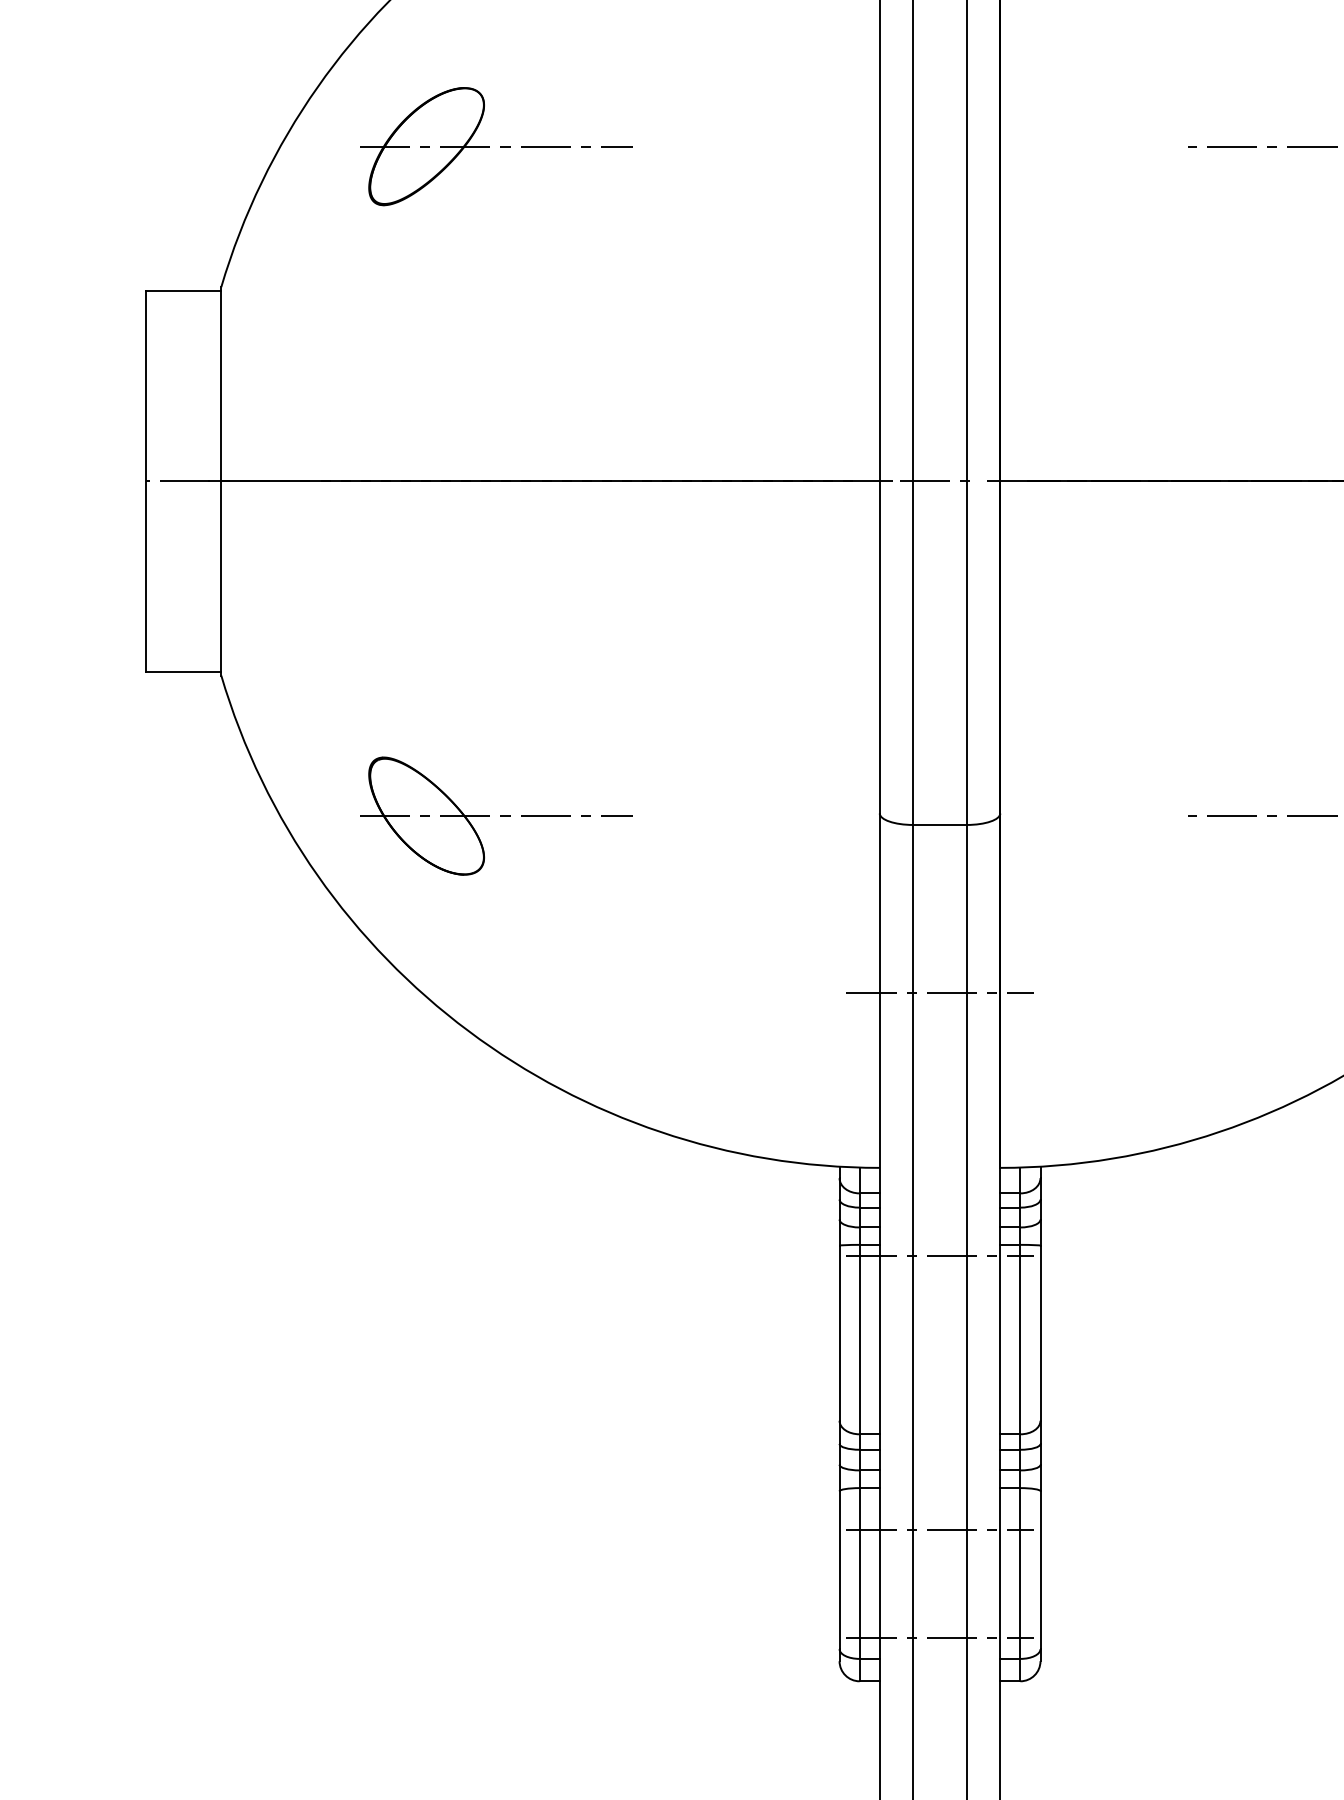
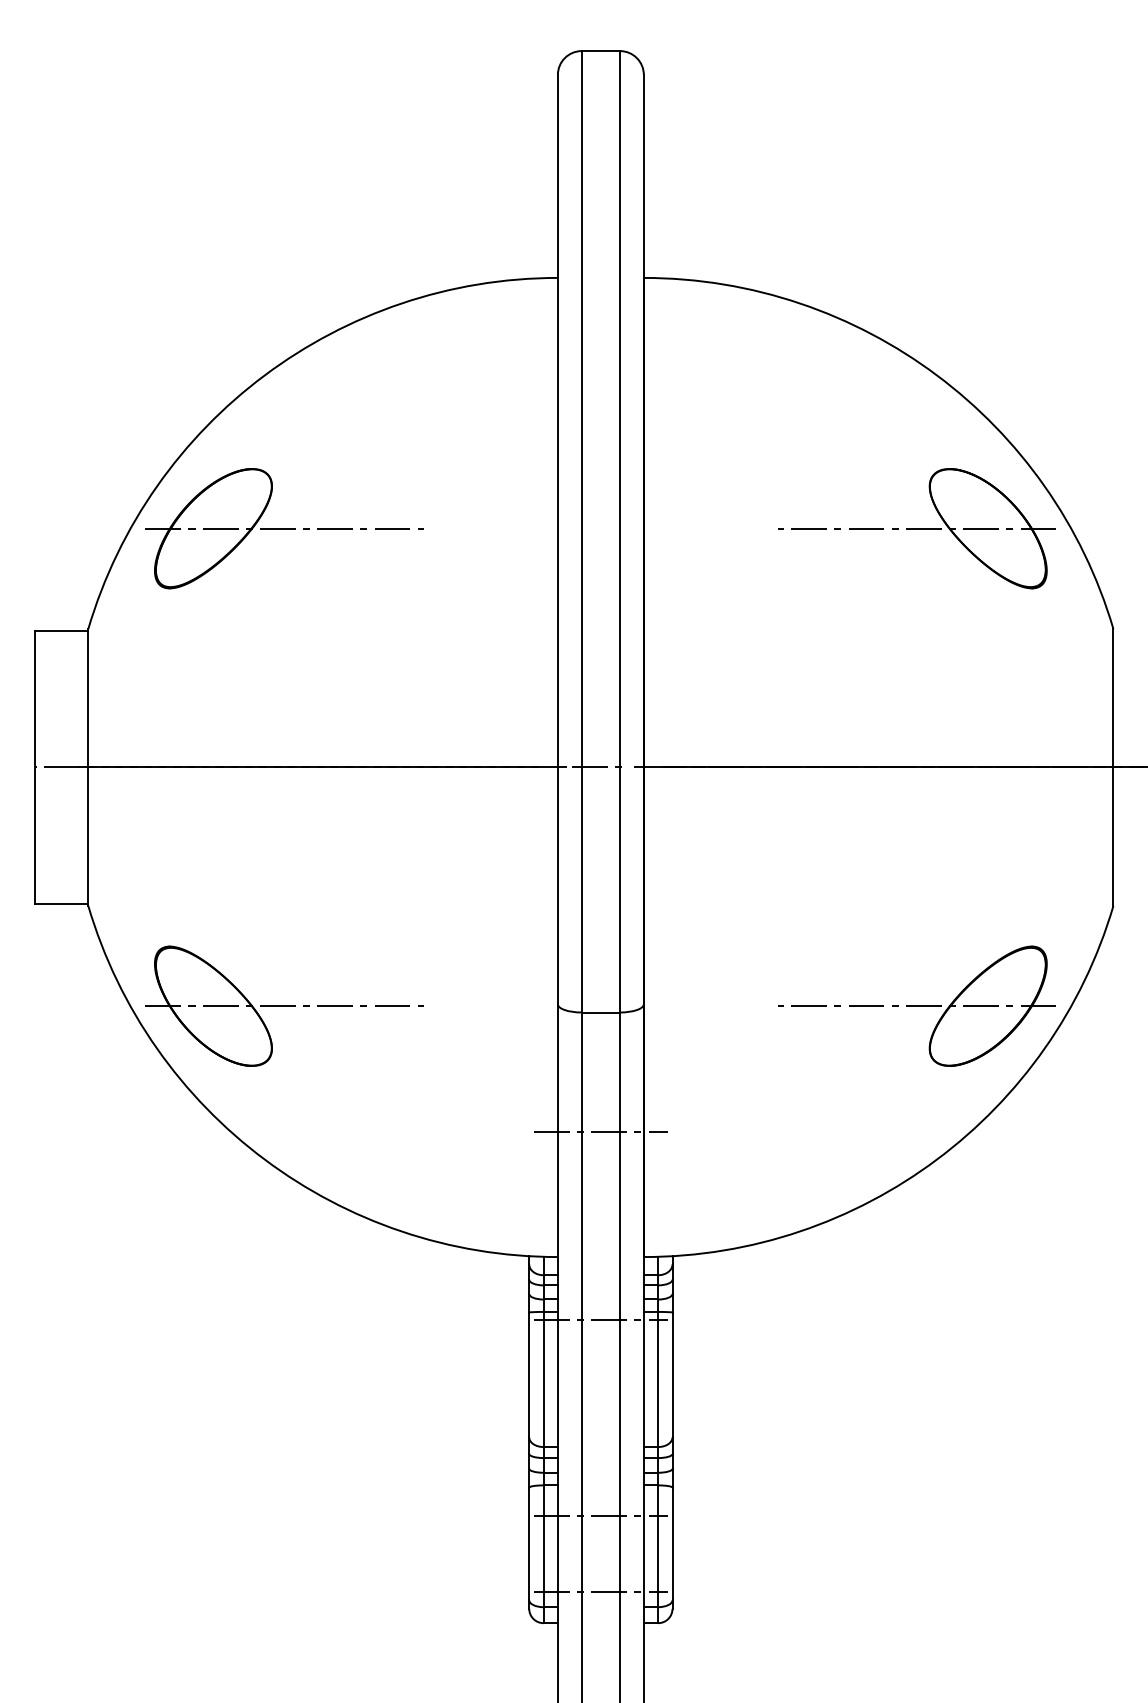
part: (496, 146) -> (284, 528), size x1.43
part: (496, 815) -> (284, 1005), size x1.43

